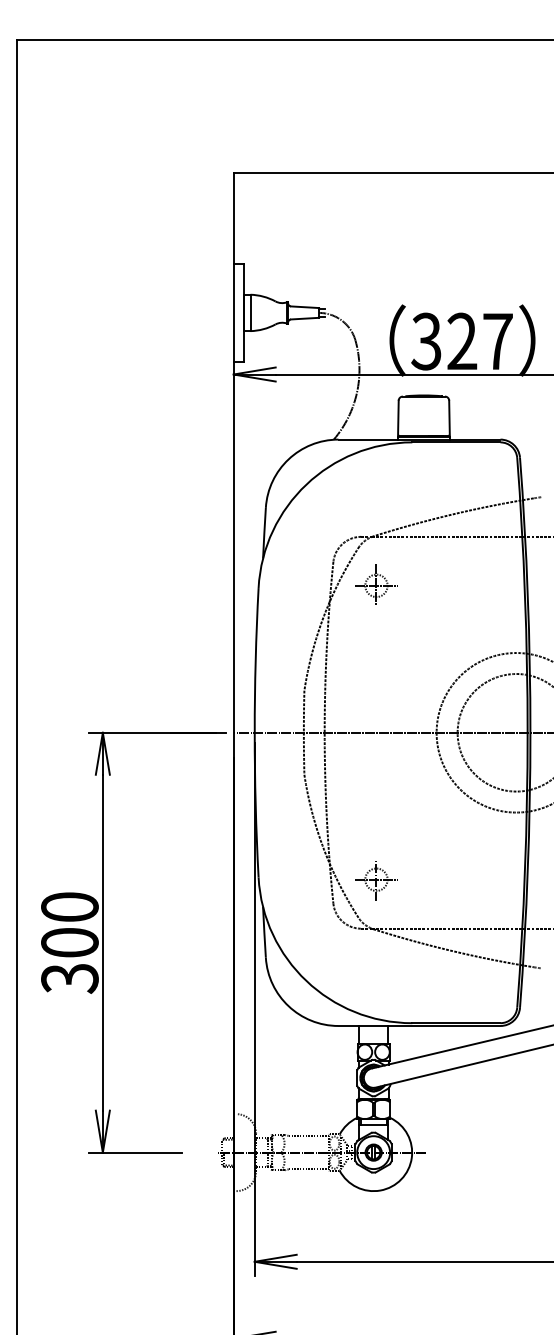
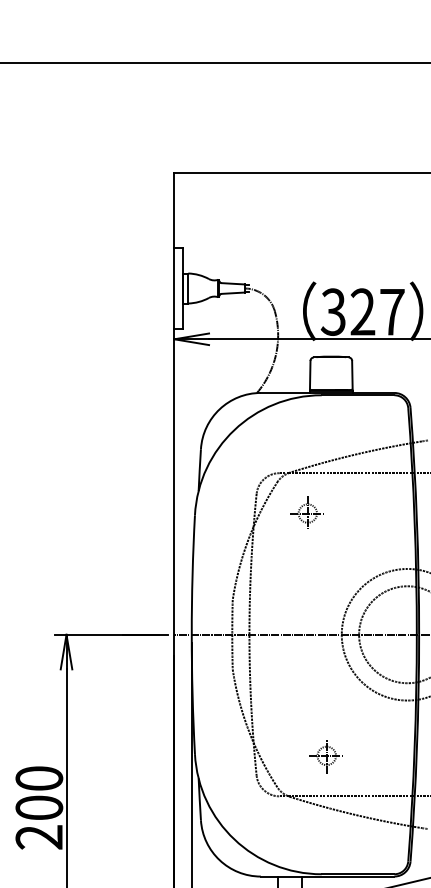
part: (376, 584) -> (307, 512), moved
part: (376, 880) -> (326, 756), moved
text: (69, 978) -> (39, 837), 300 -> 200

